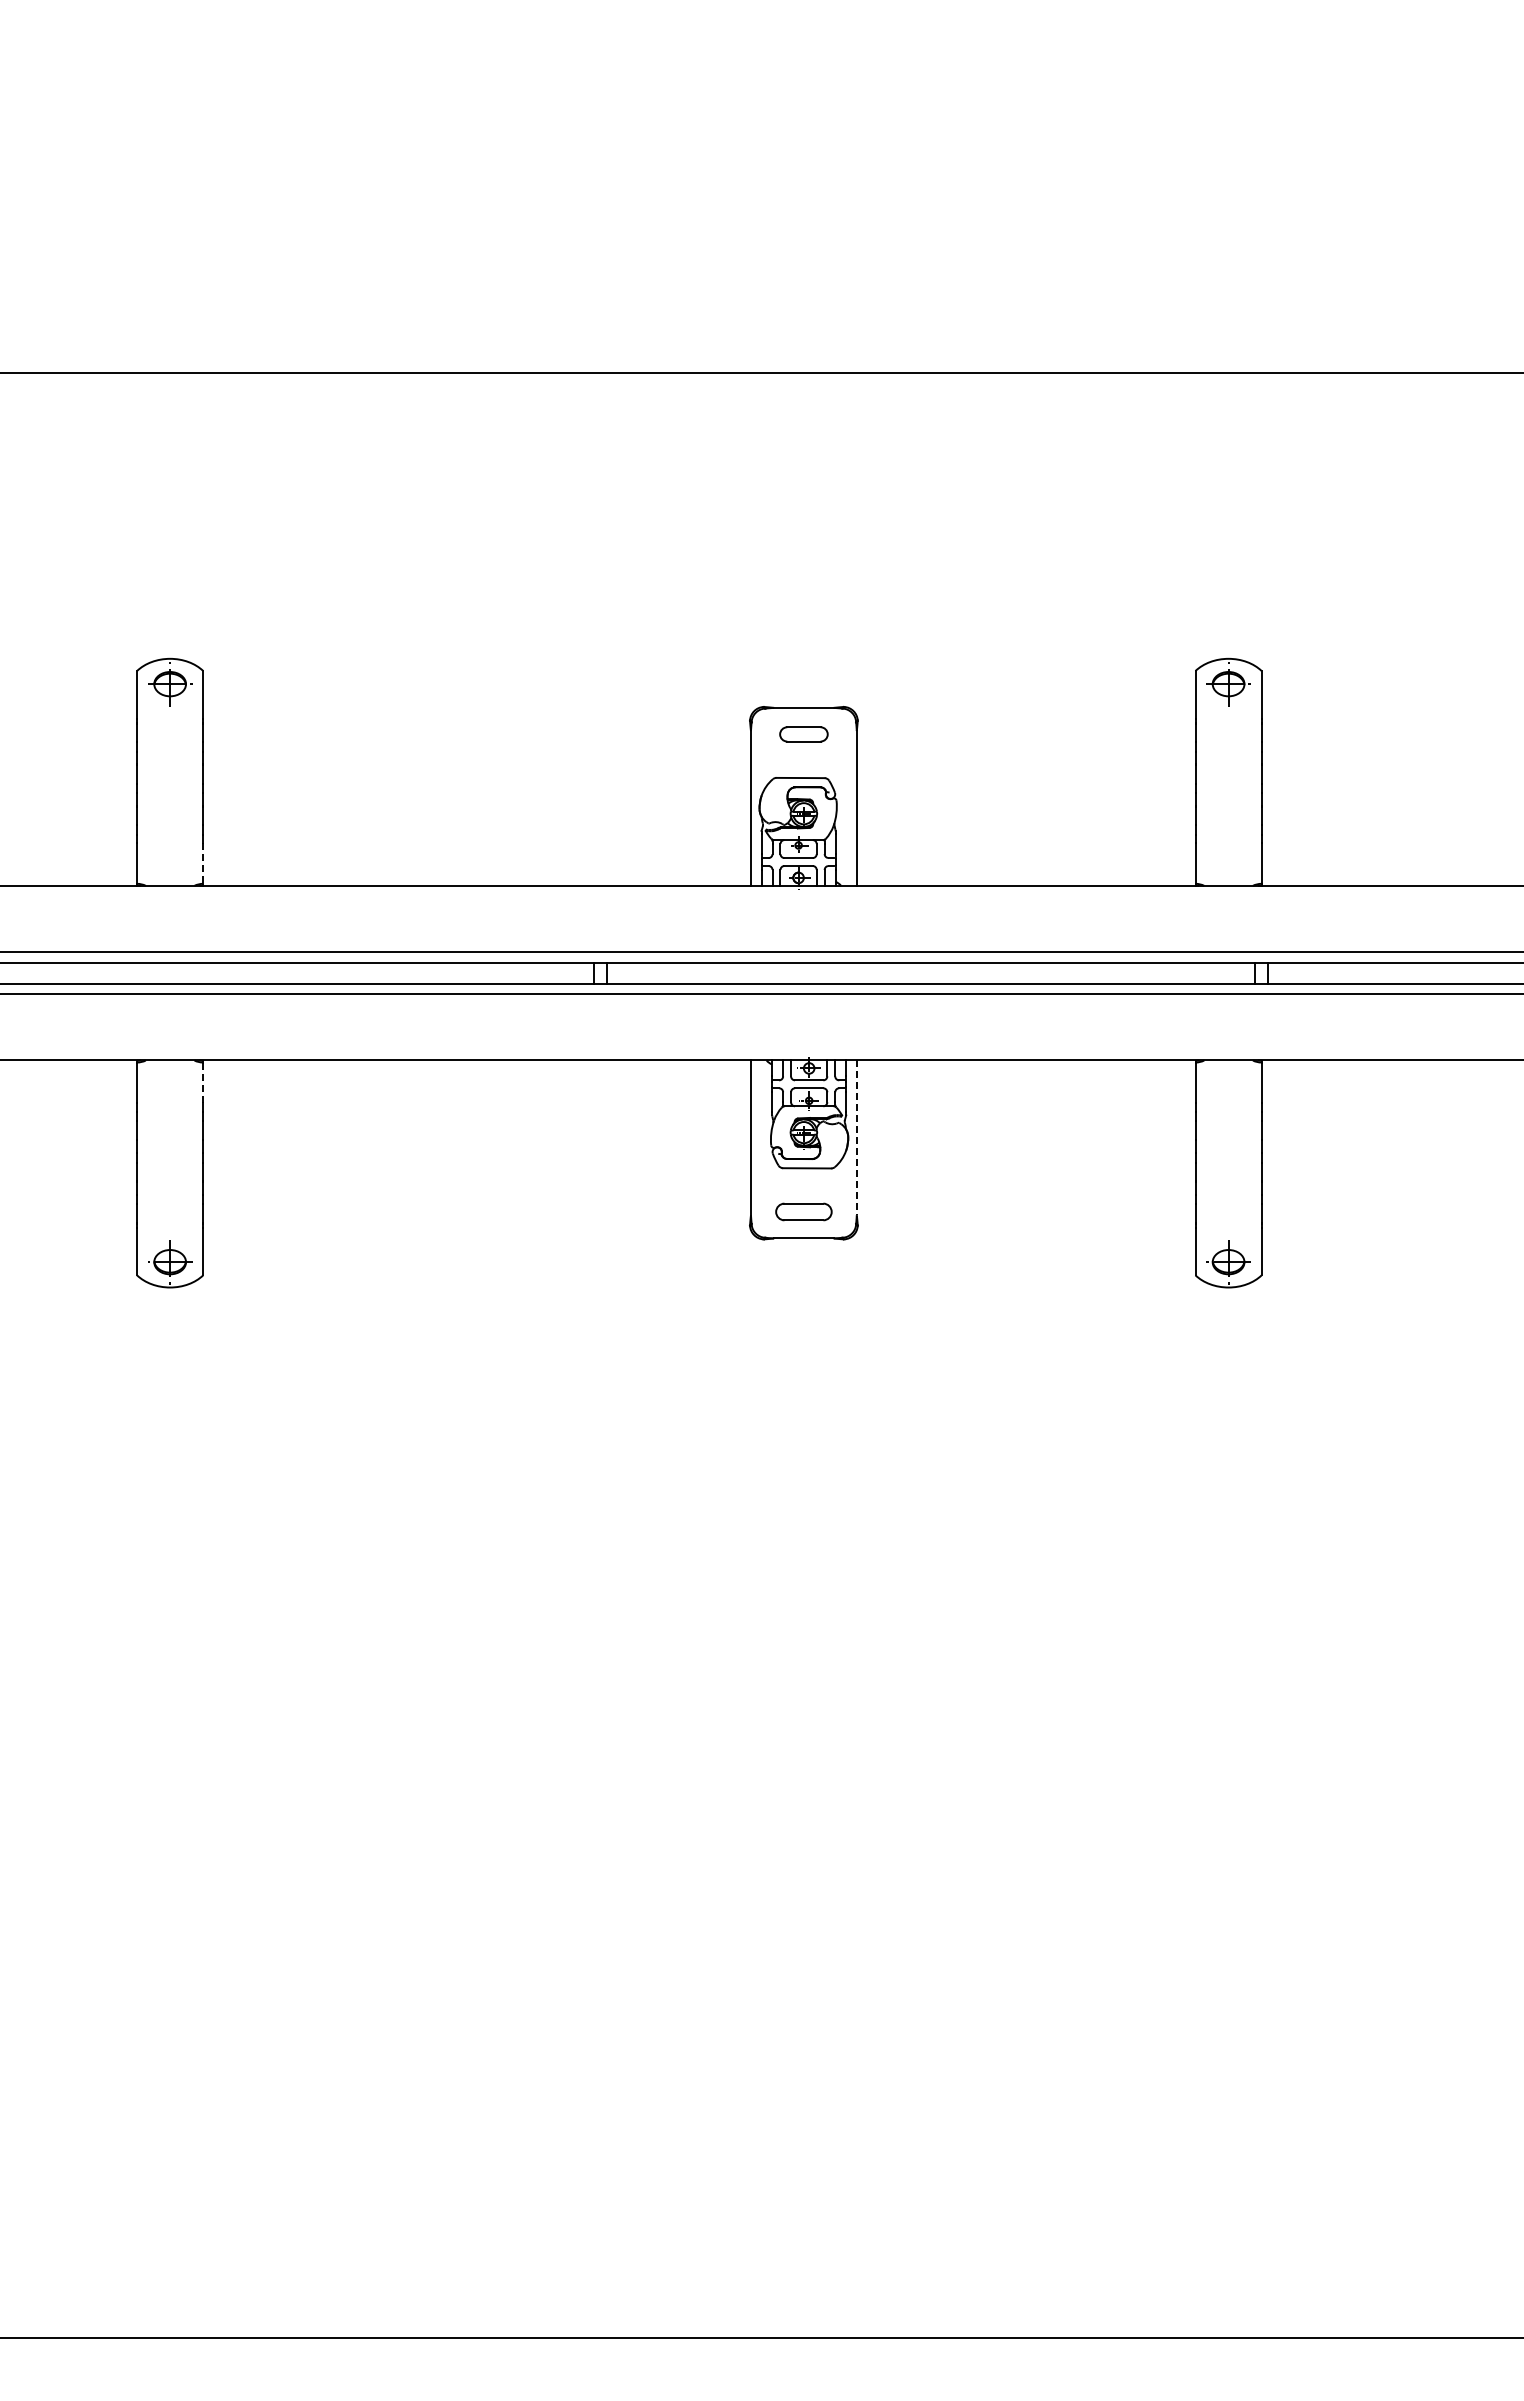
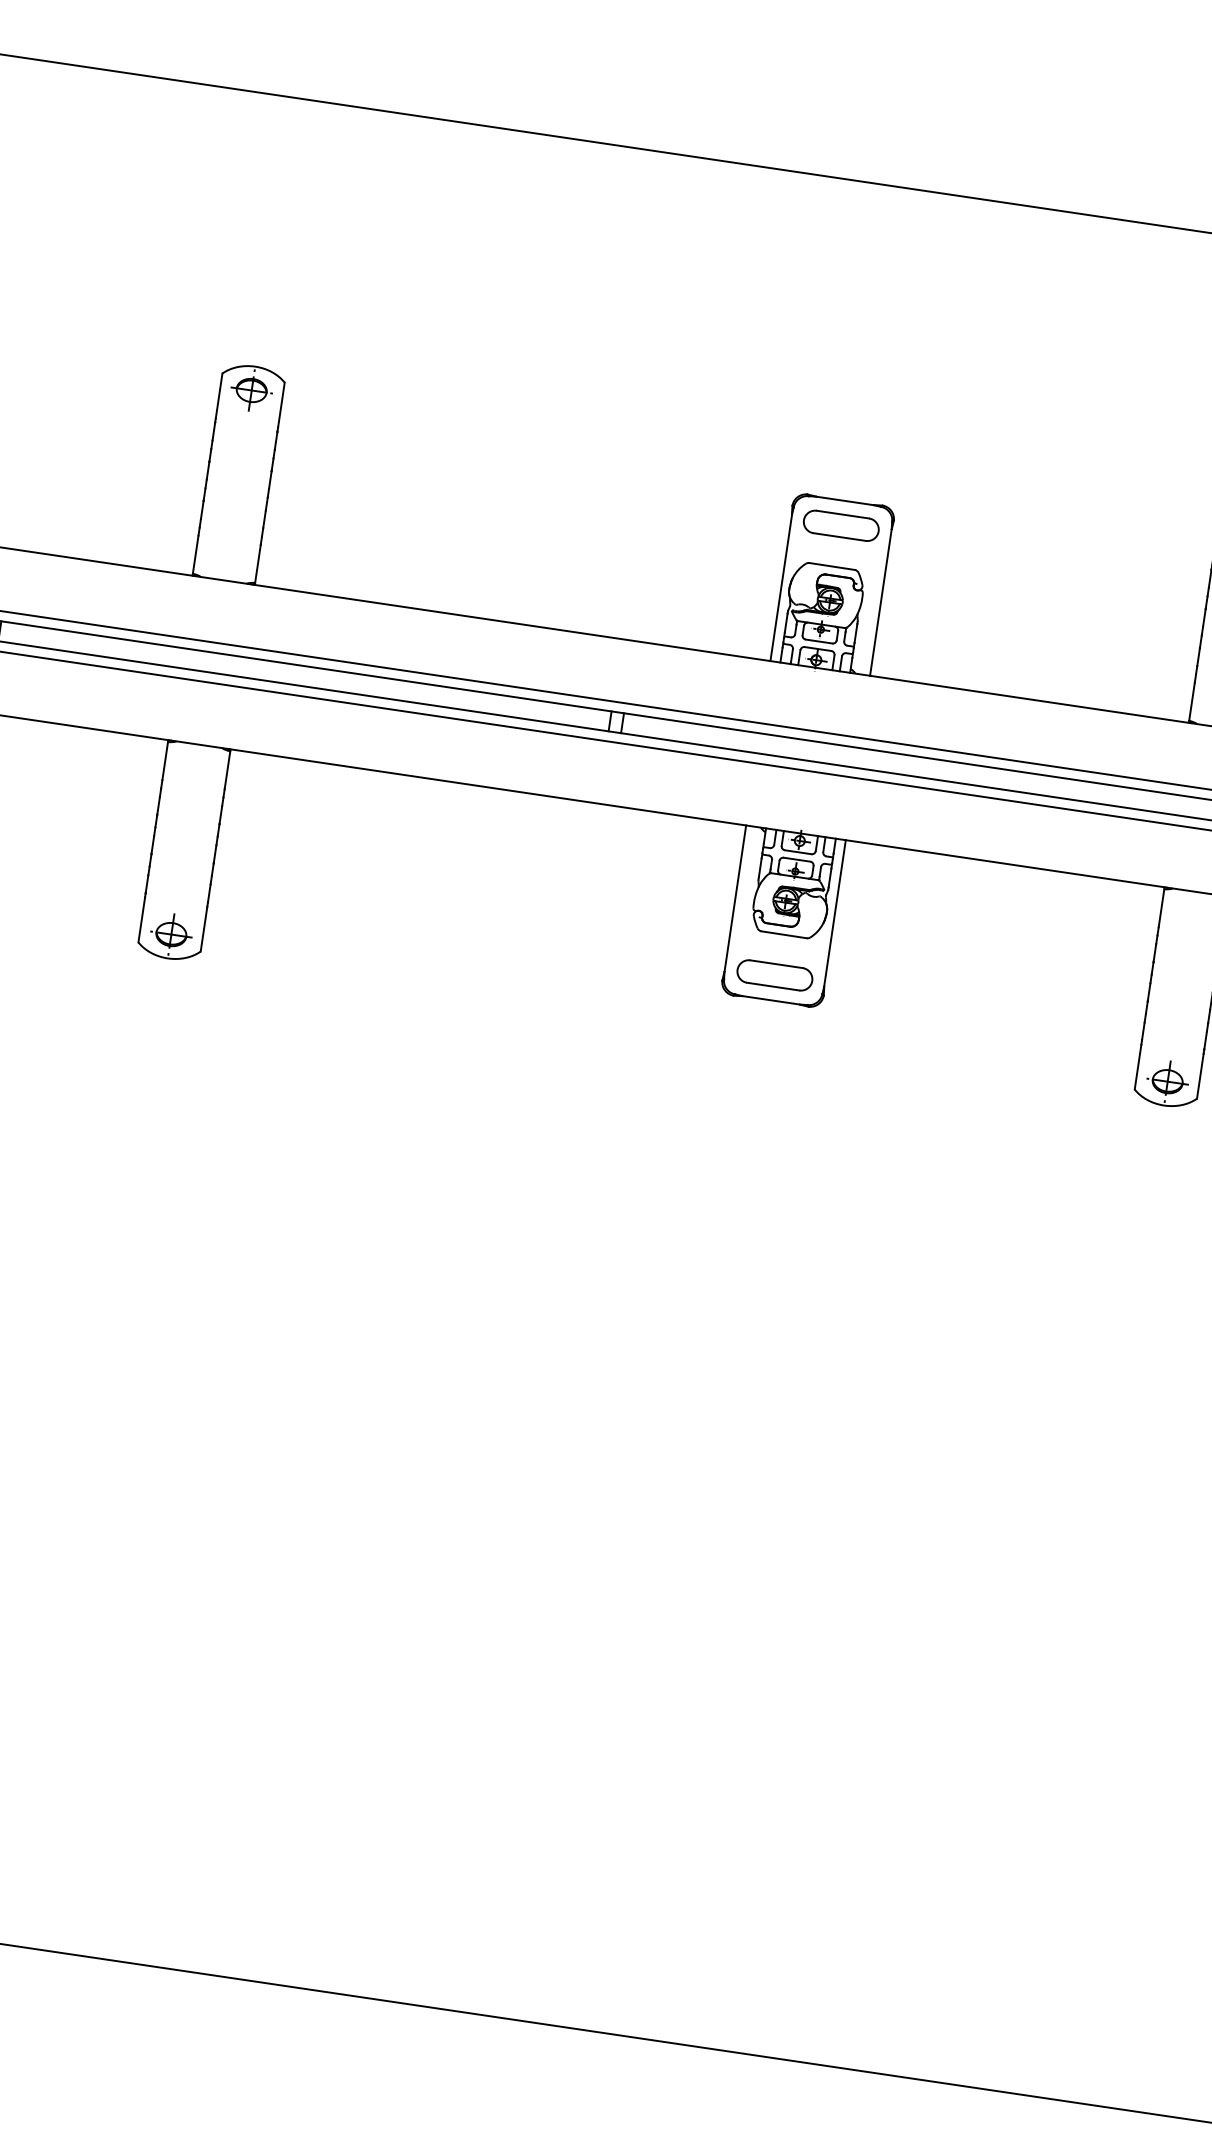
part: (803, 734) -> (840, 525), size x1.67
line: (203, 864) -> (258, 564), dashed -> solid
line: (203, 1082) -> (227, 770), dashed -> solid
line: (856, 1138) -> (834, 913), dashed -> solid
part: (803, 1211) -> (774, 974), size x1.43

